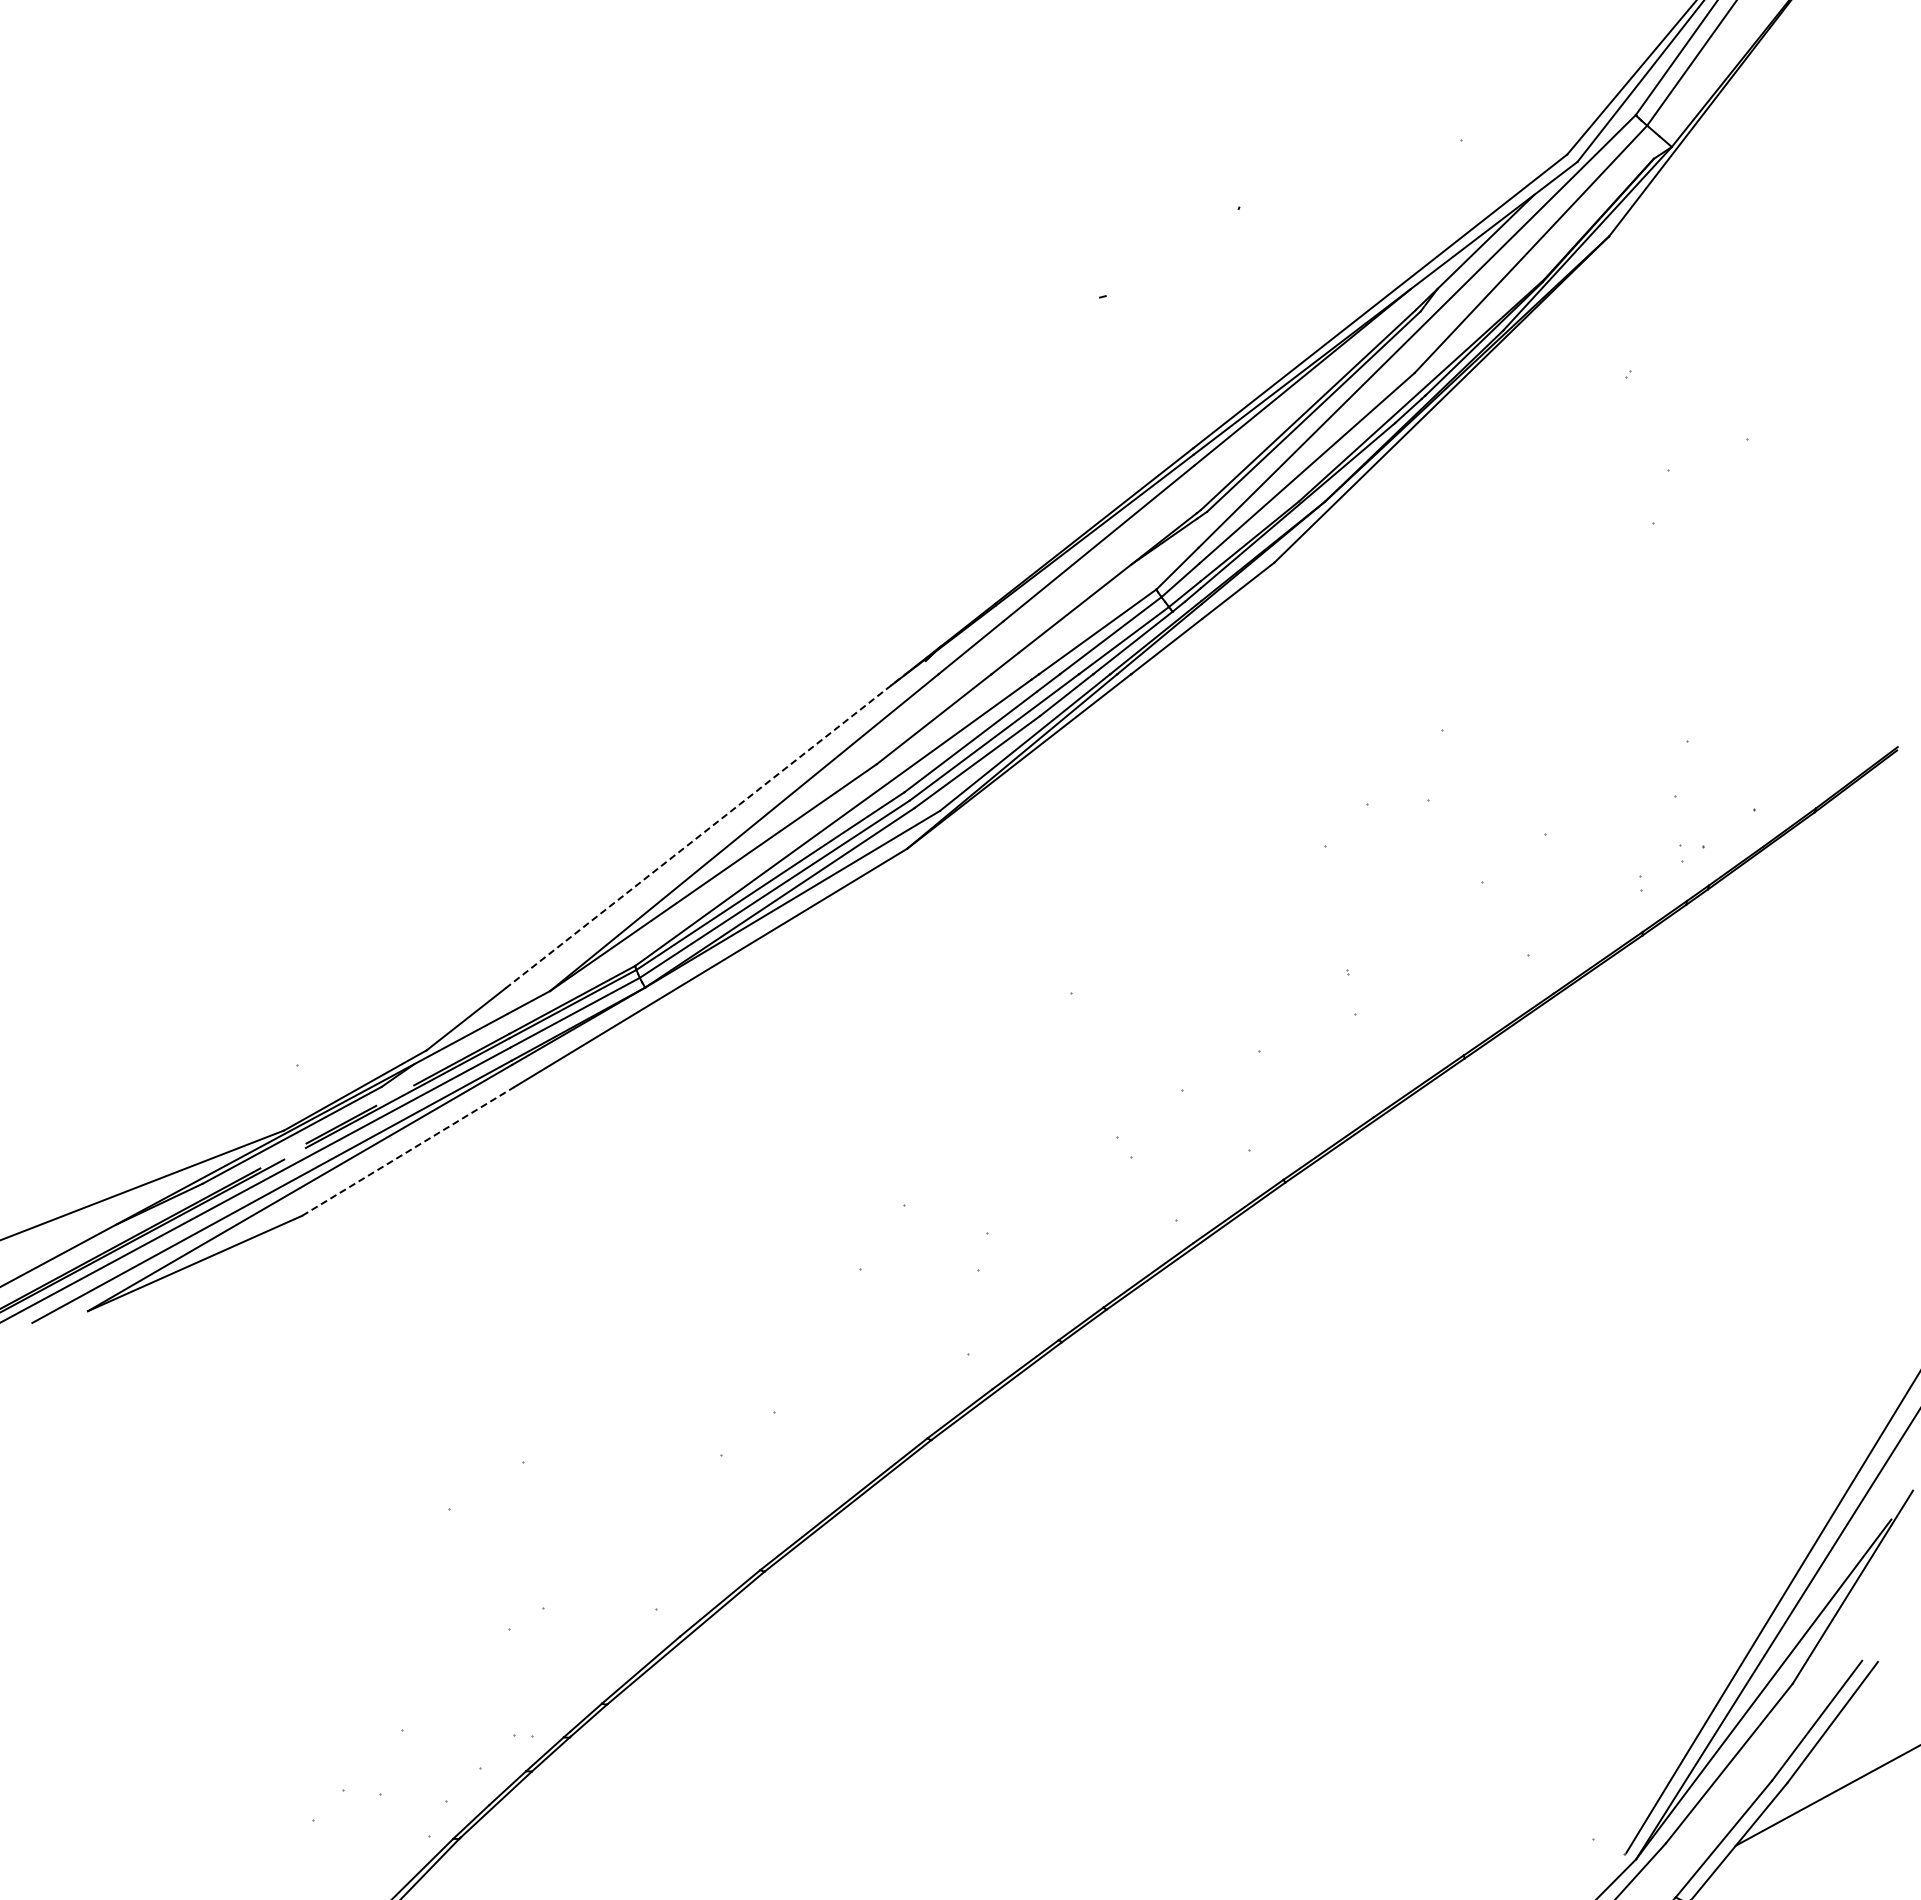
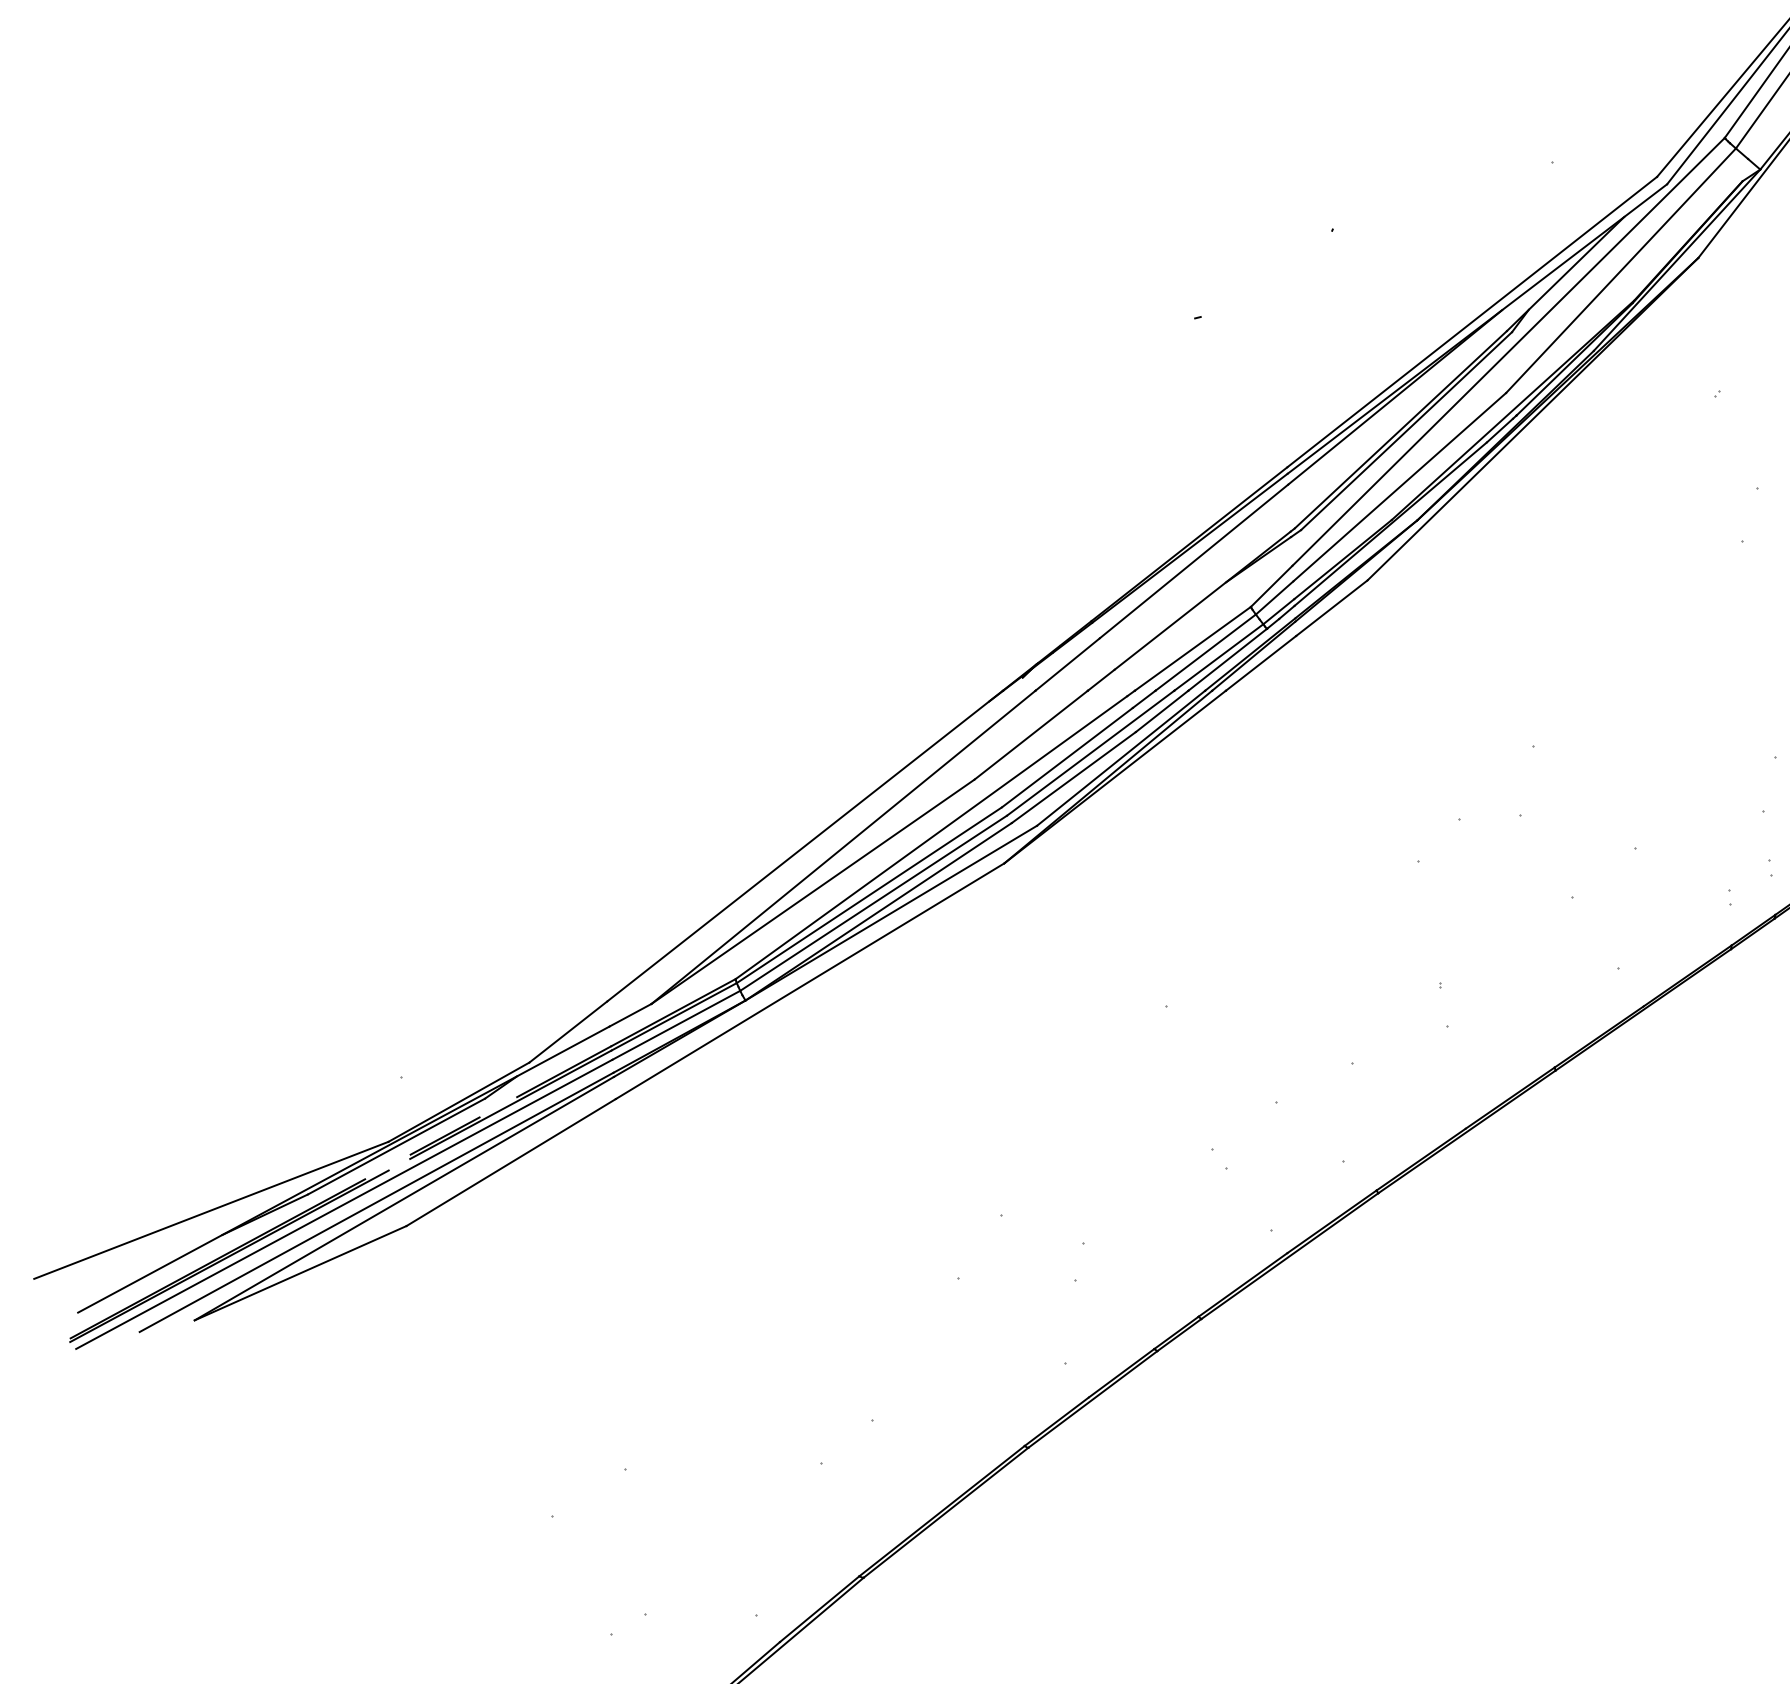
line: (705, 831) -> (805, 846), dashed -> solid
line: (408, 1151) -> (511, 1162), dashed -> solid

